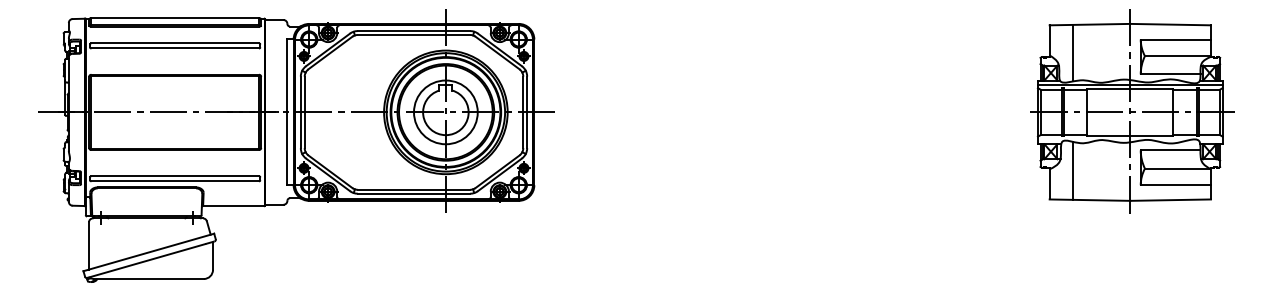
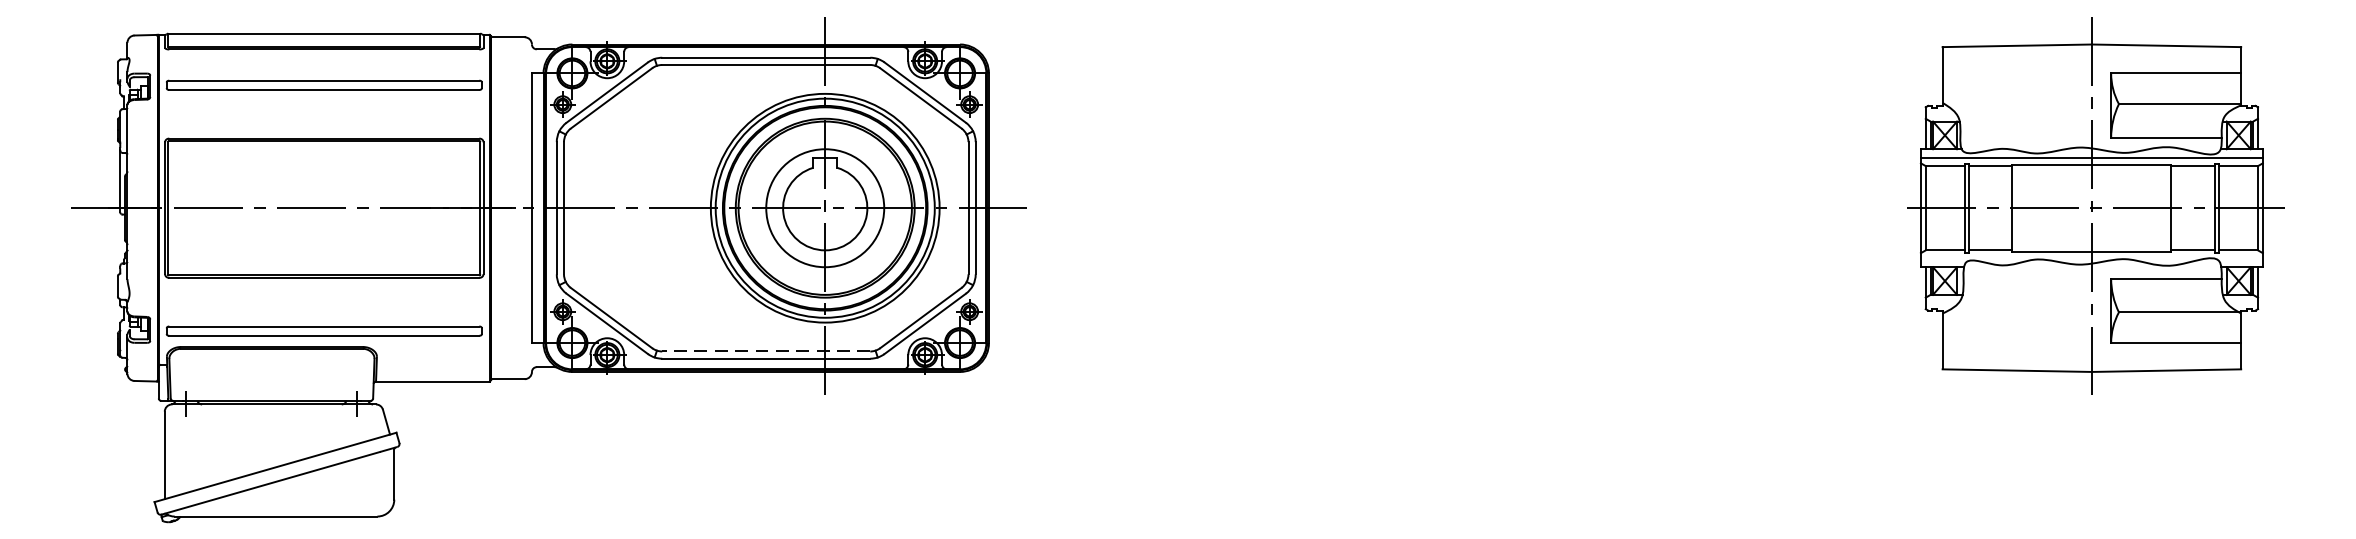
line: (1073, 52) -> (1986, 97), removed
line: (1073, 170) -> (1986, 315), removed
line: (413, 189) -> (765, 350), solid -> dashed

